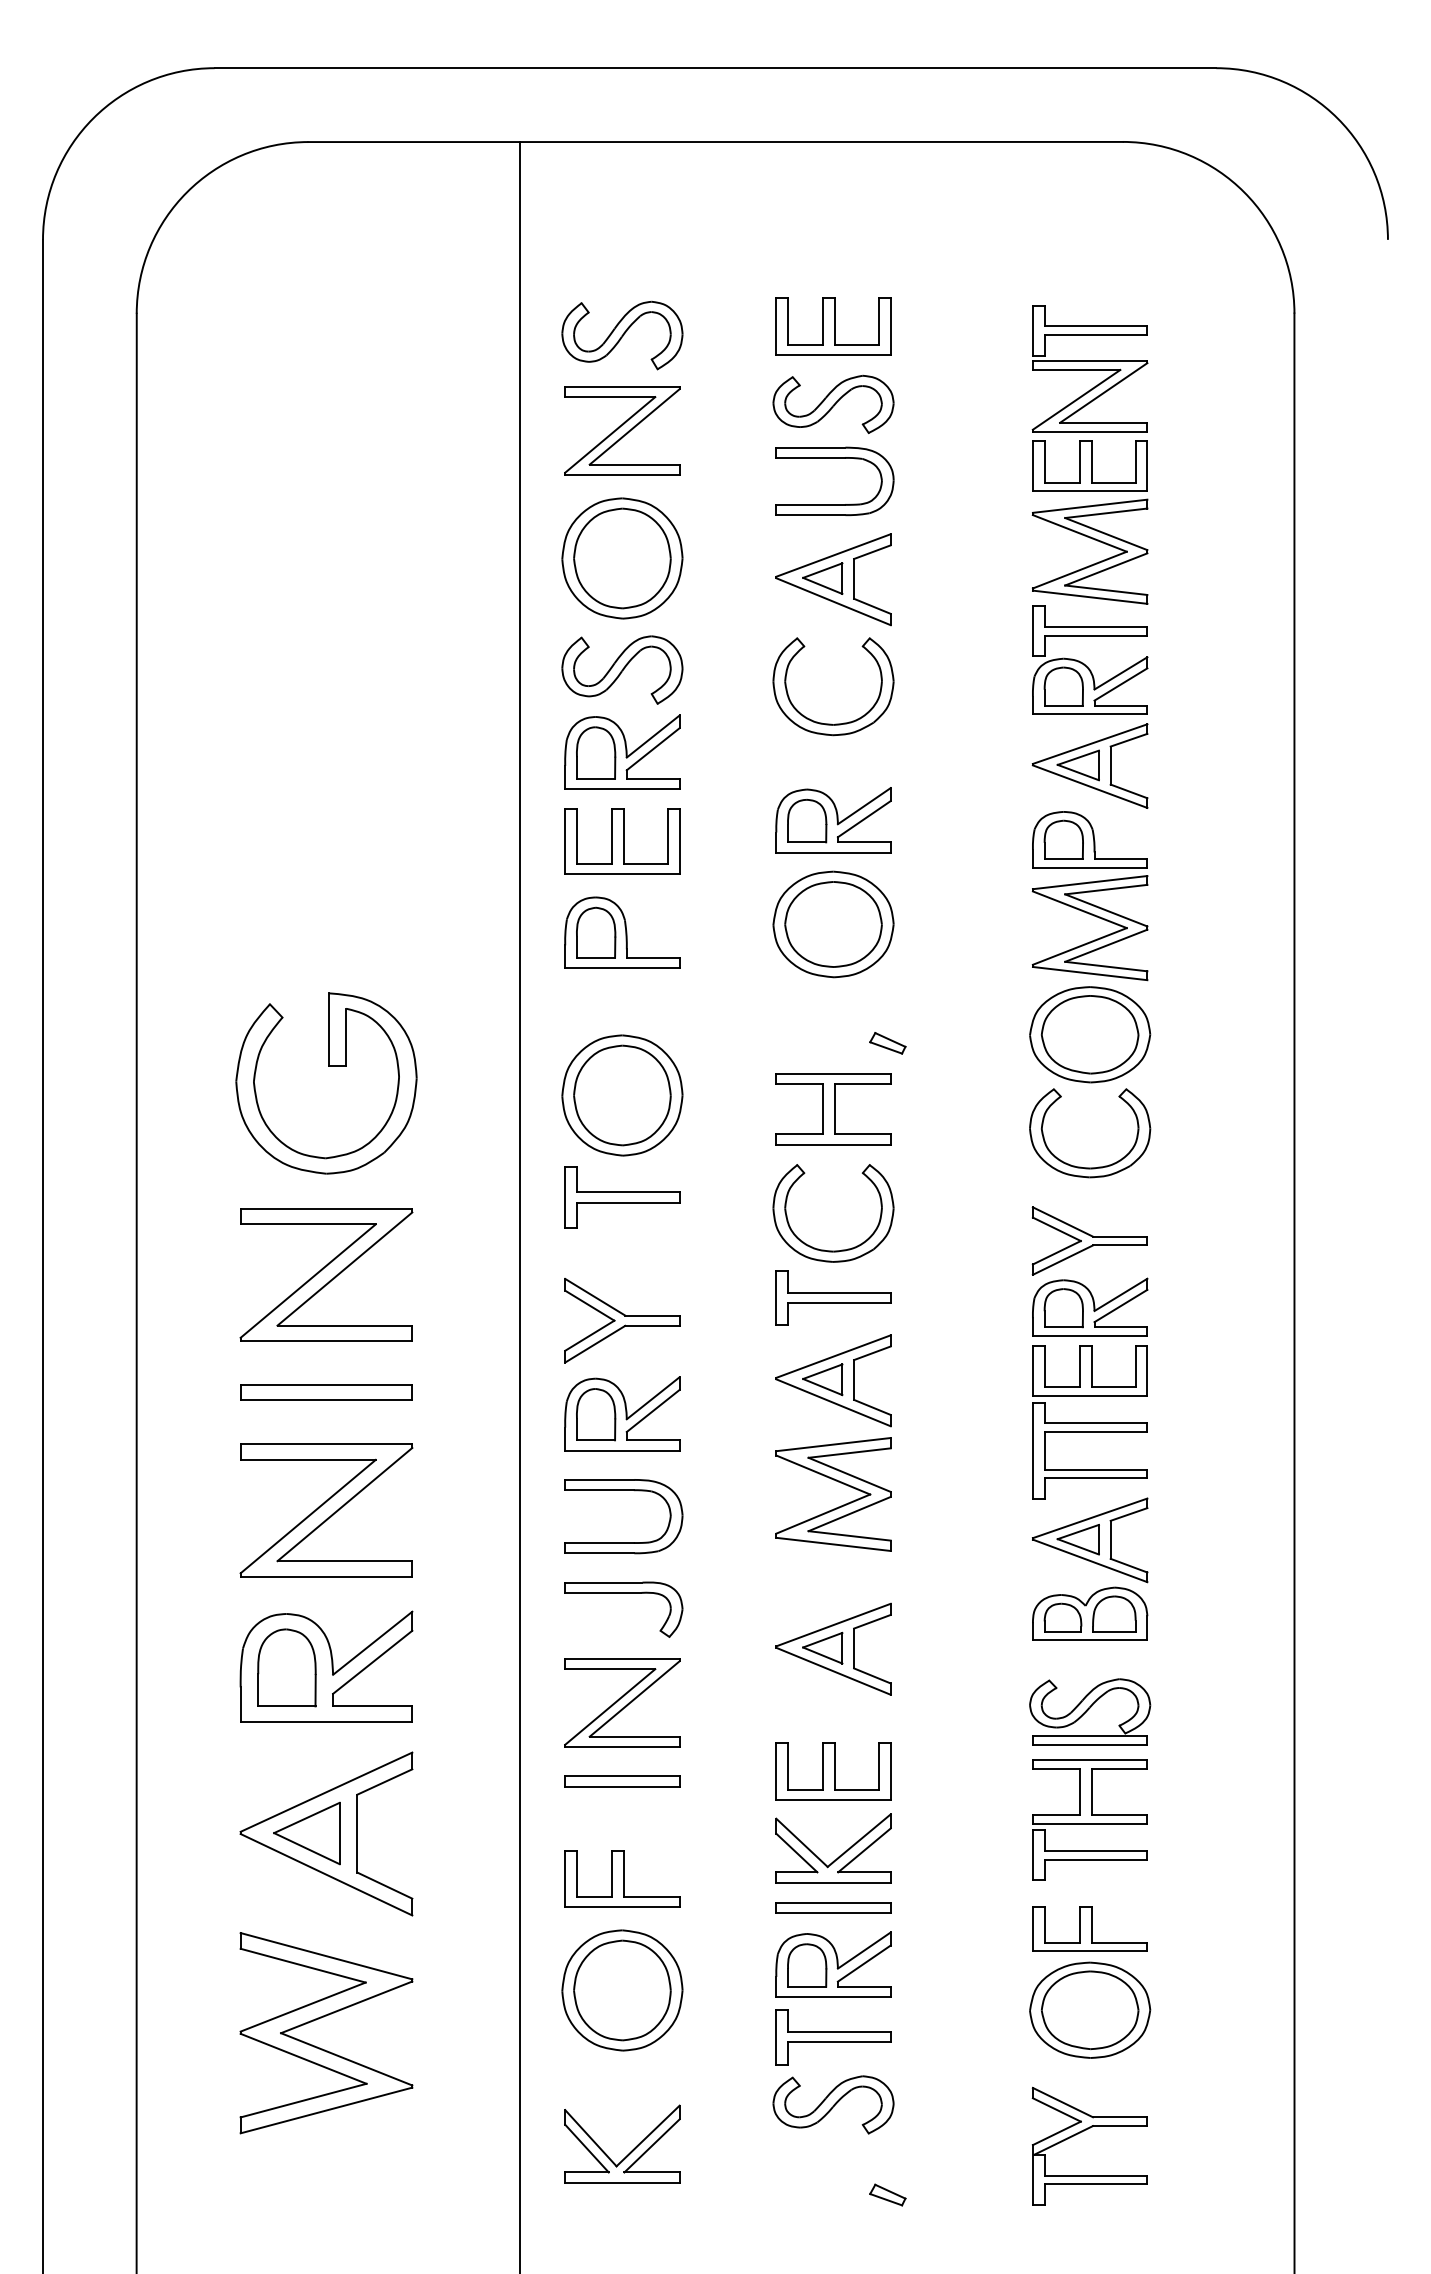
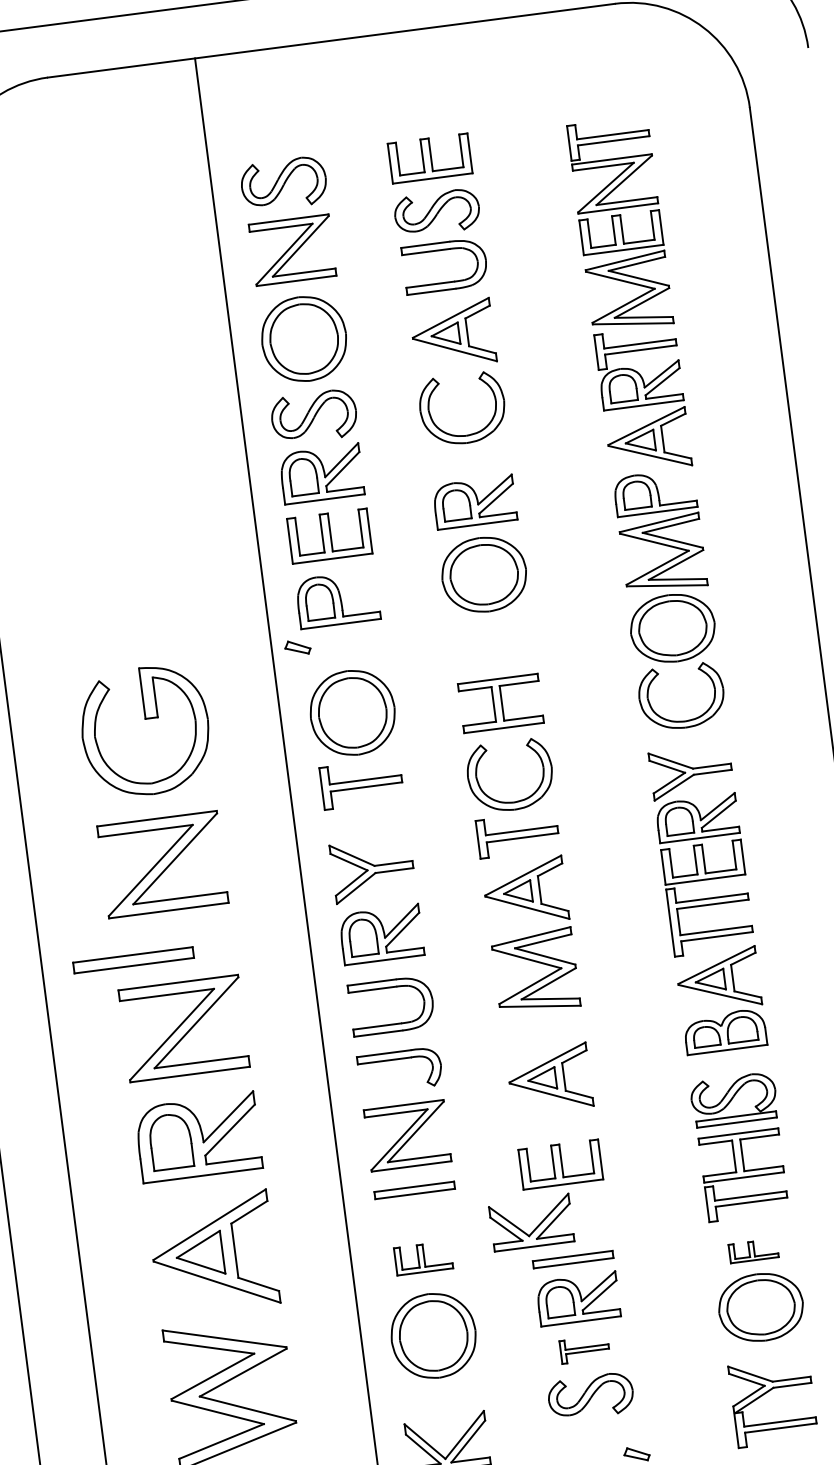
part: (887, 1043) -> (297, 647), moved
part: (326, 1392) -> (133, 960), moved
part: (839, 1855) -> (536, 1227), moved
part: (622, 1878) -> (423, 1258), size x0.7
part: (1089, 1928) -> (753, 1250), size x0.6
part: (833, 2037) -> (584, 1349), size x0.6

